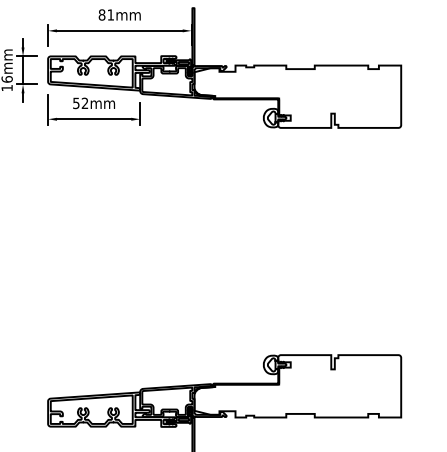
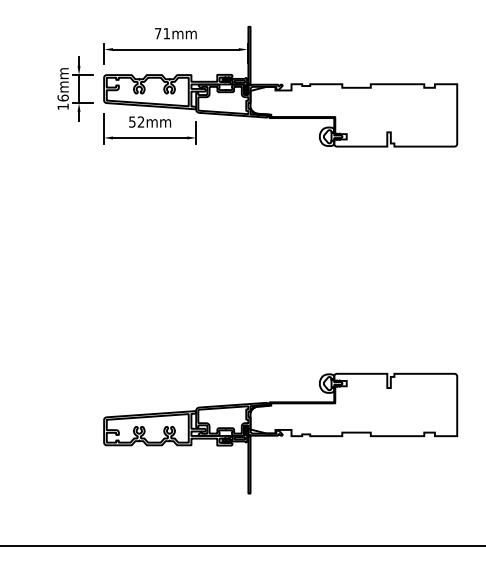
text: (101, 14) -> (157, 33), 81mm -> 71mm

